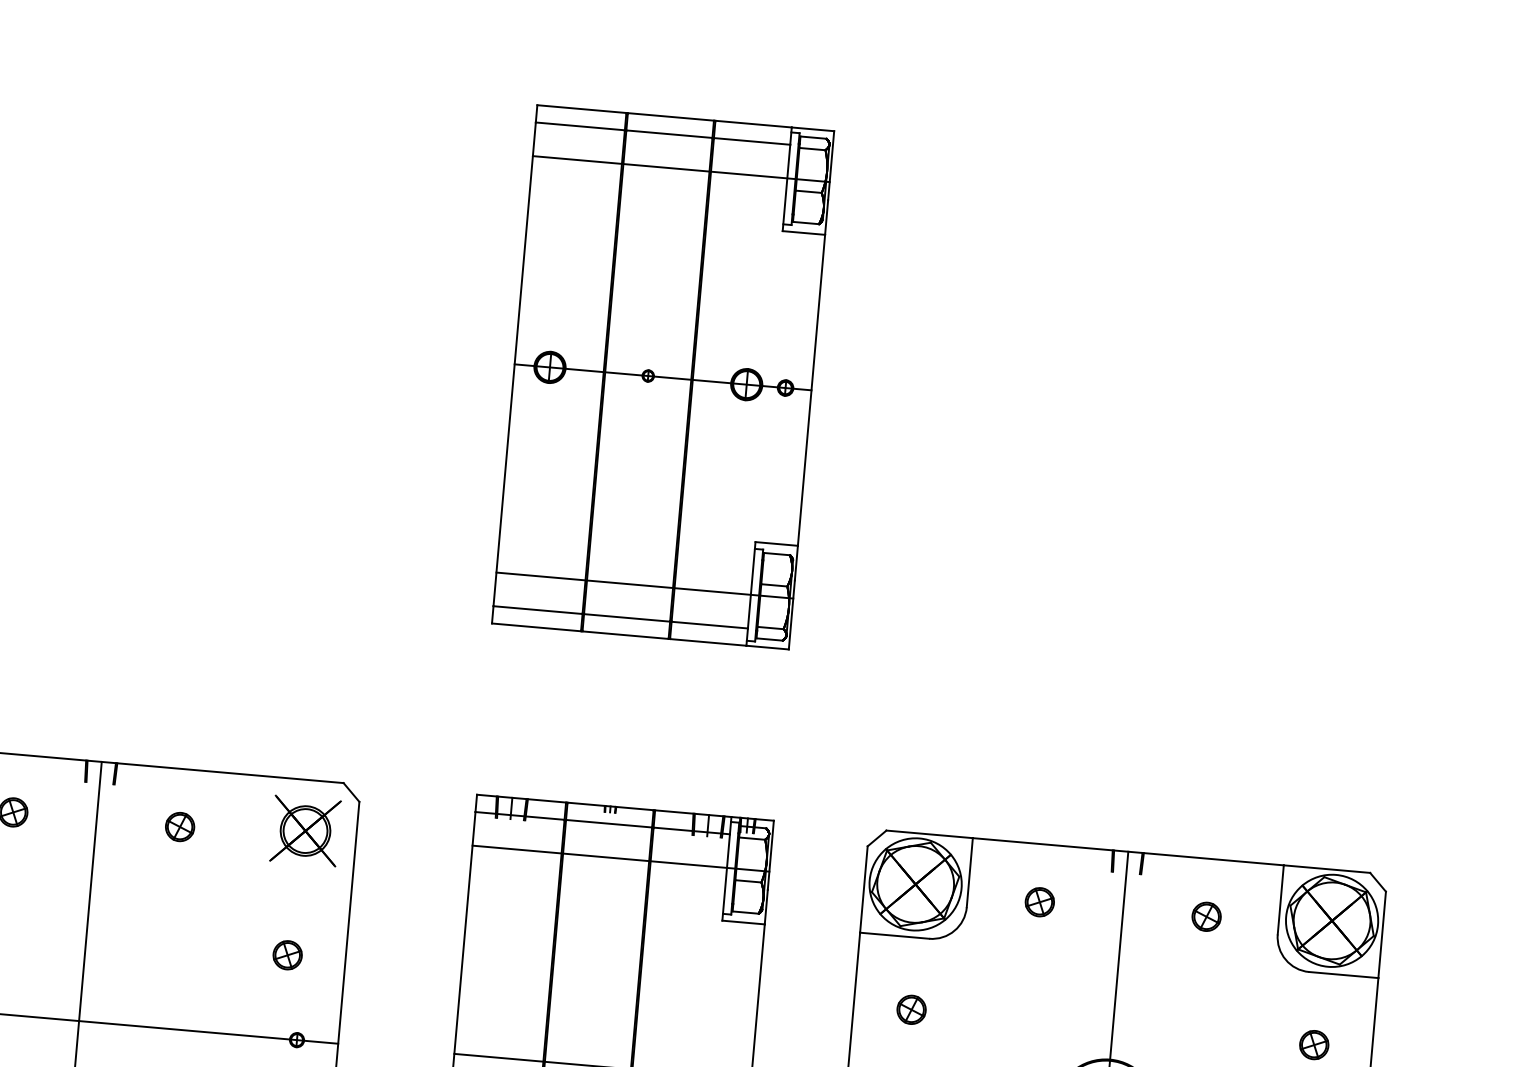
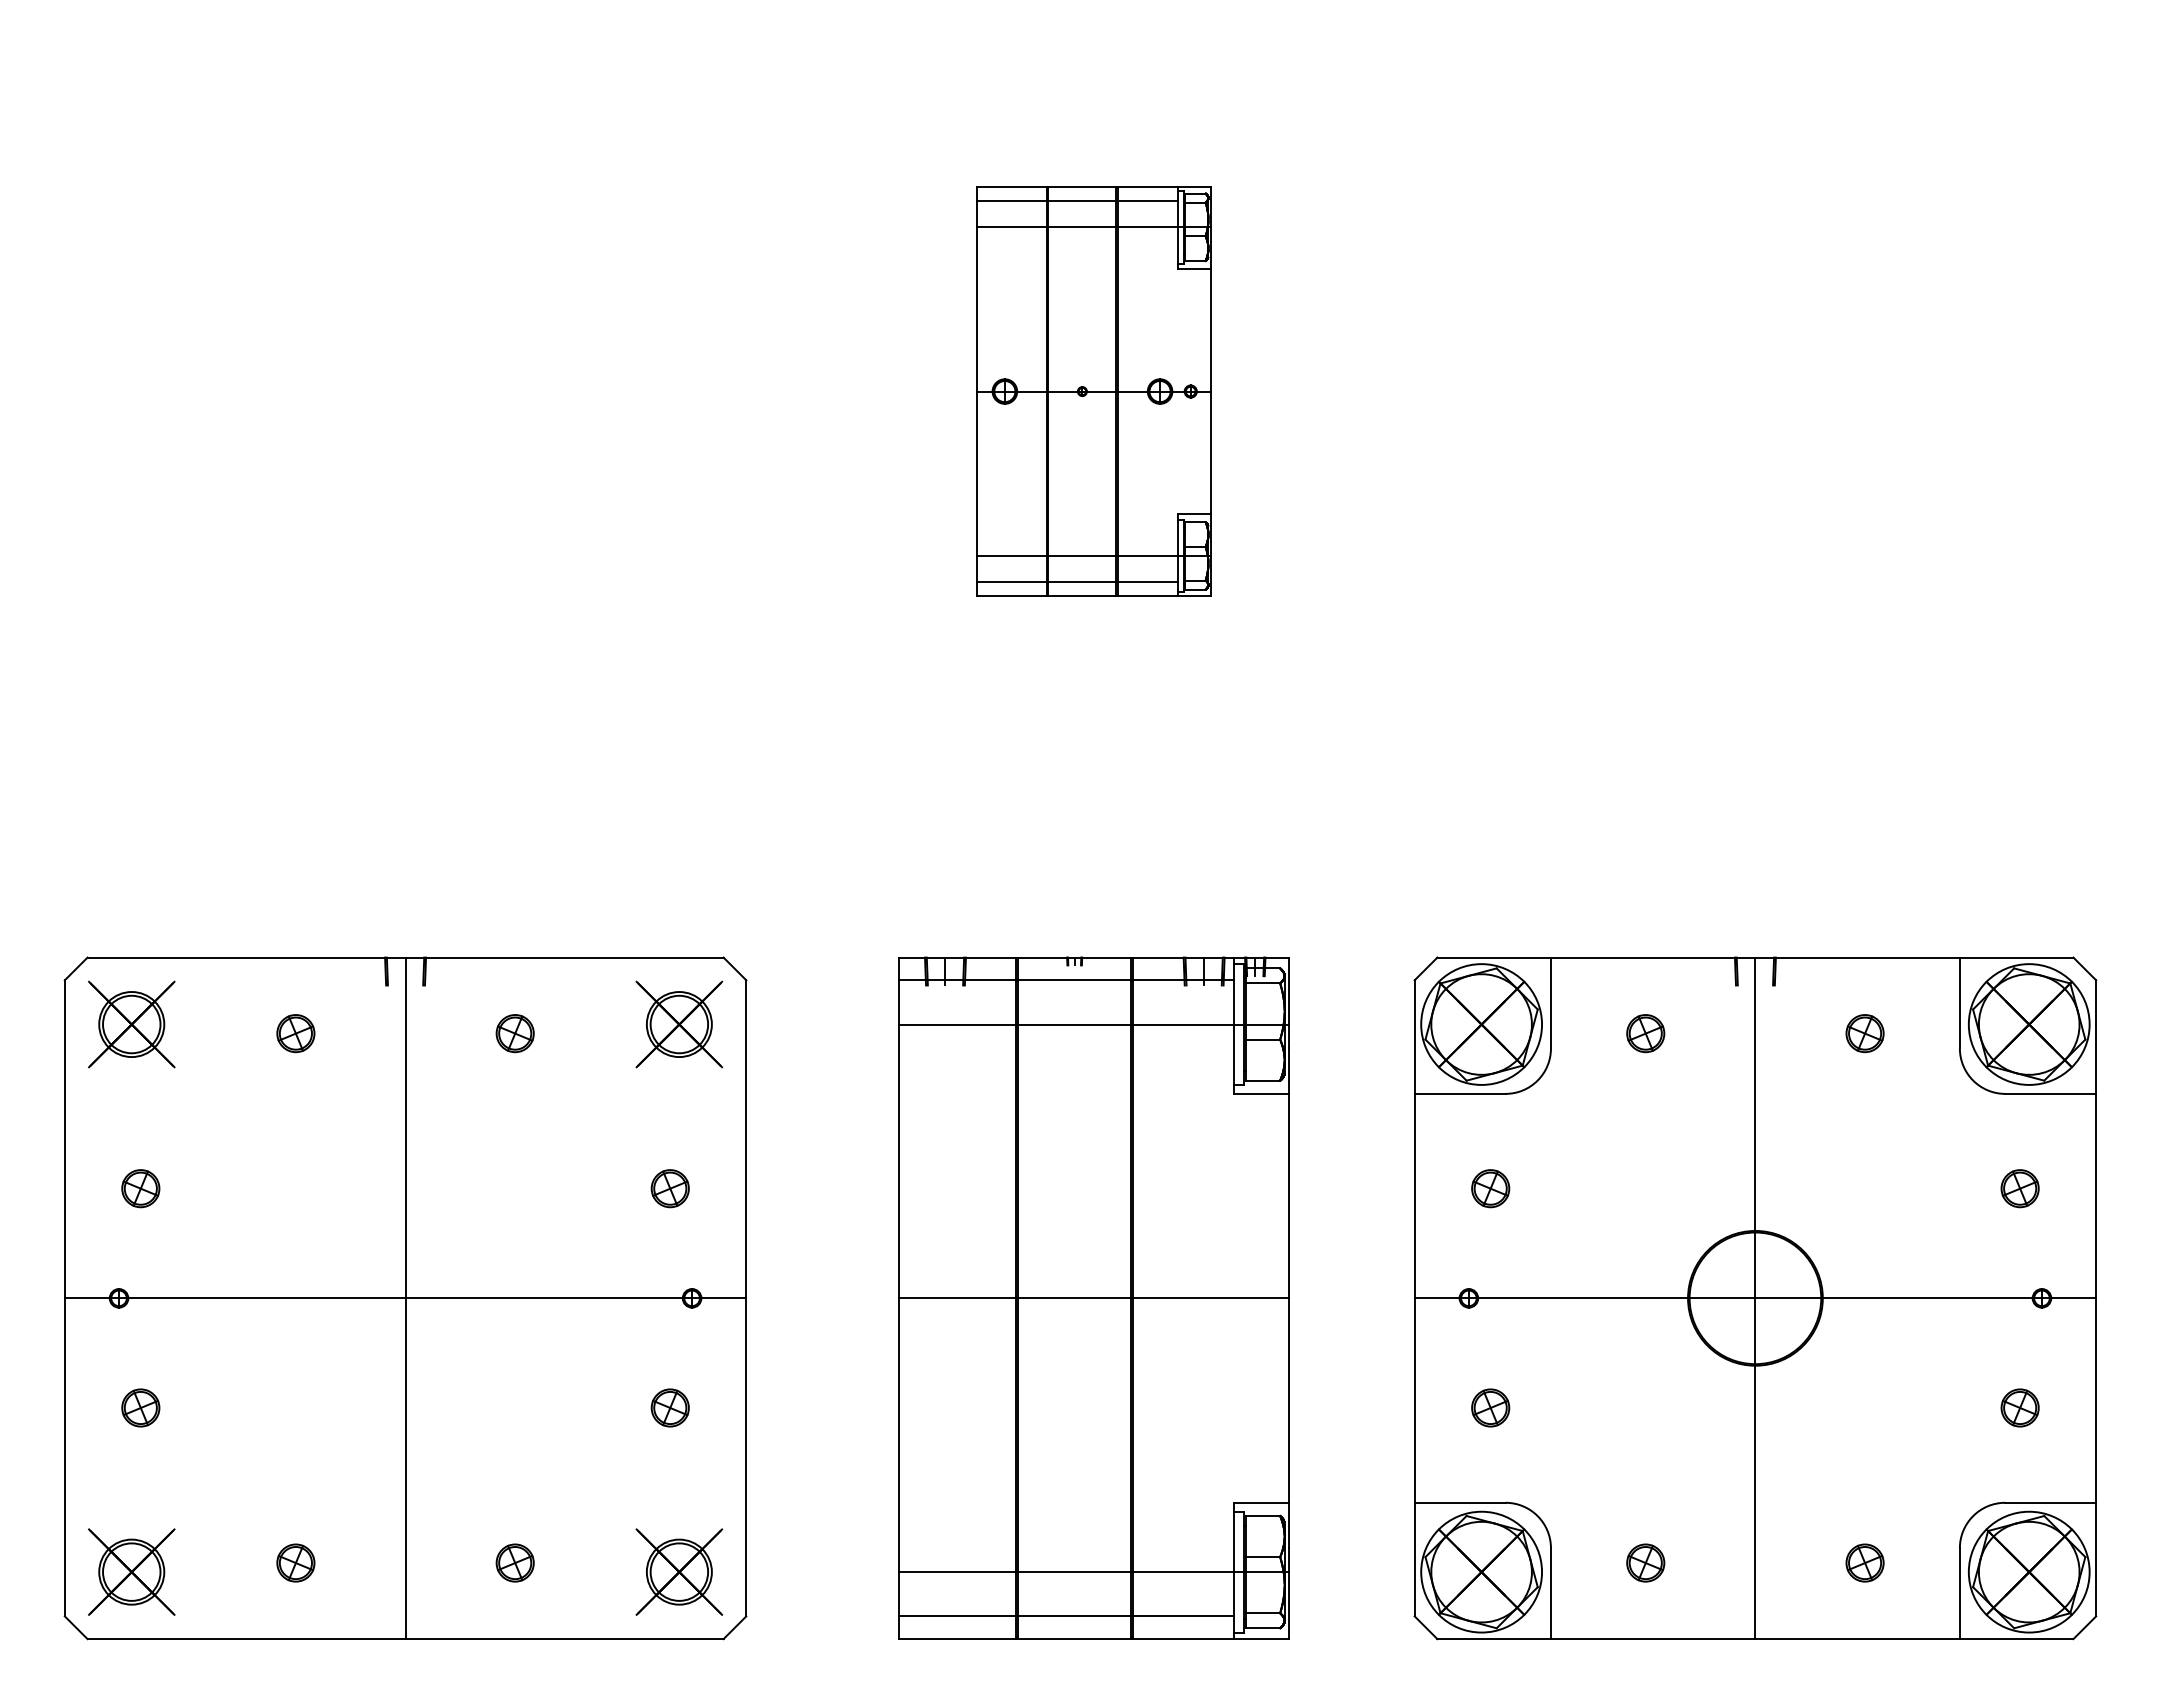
part: (662, 377) -> (1093, 391), size x0.6

